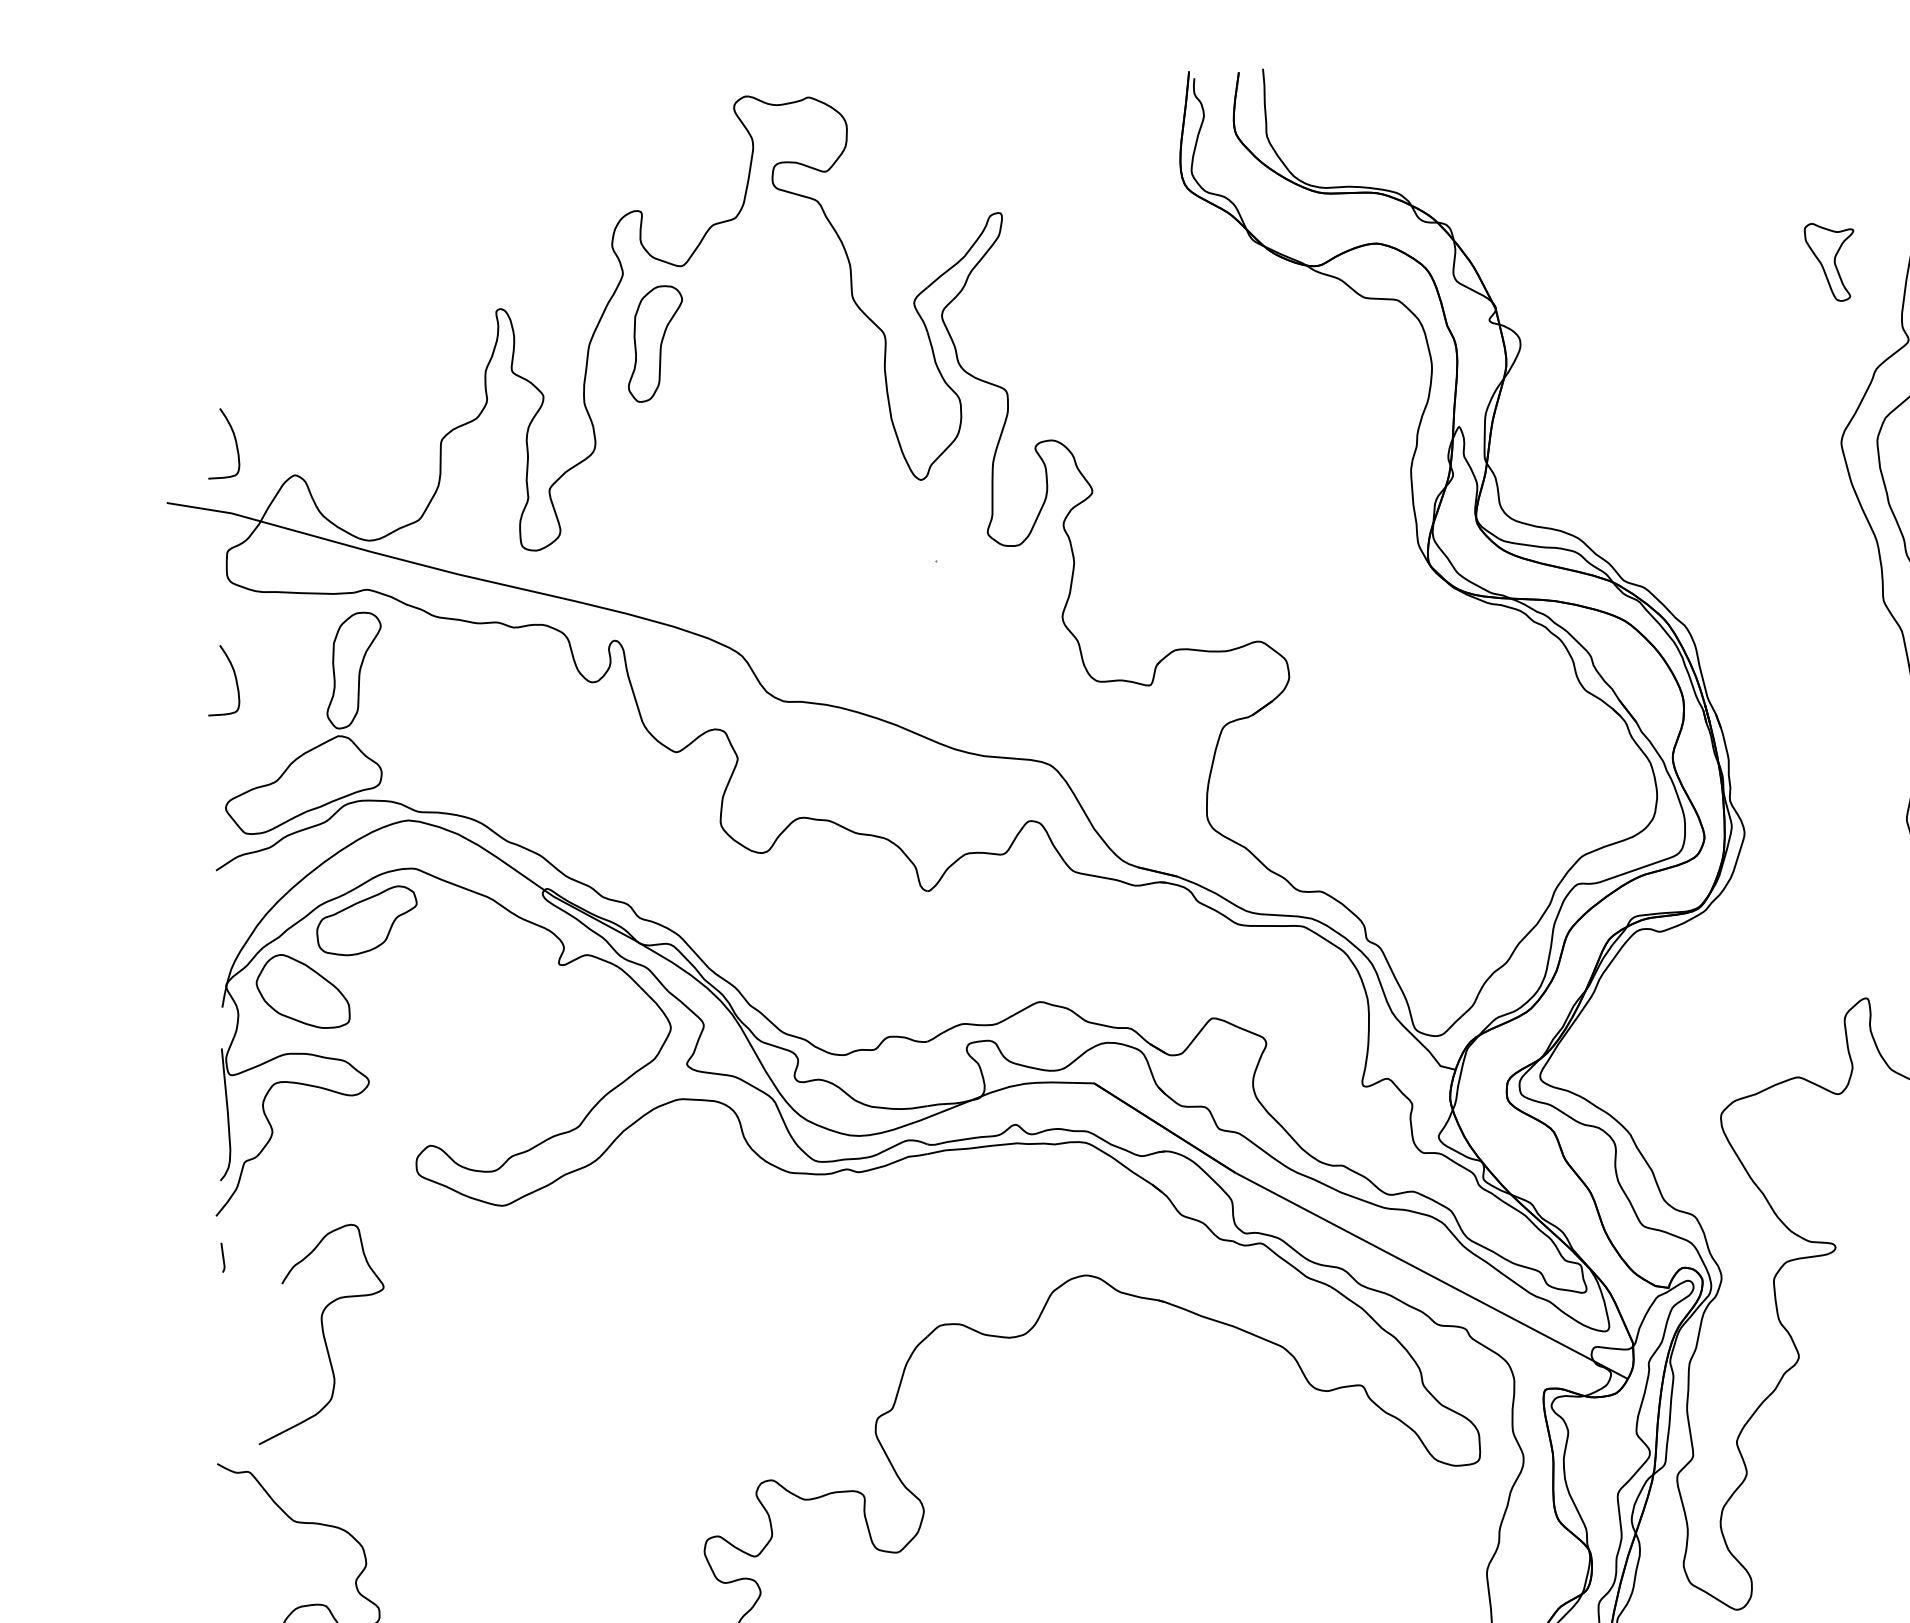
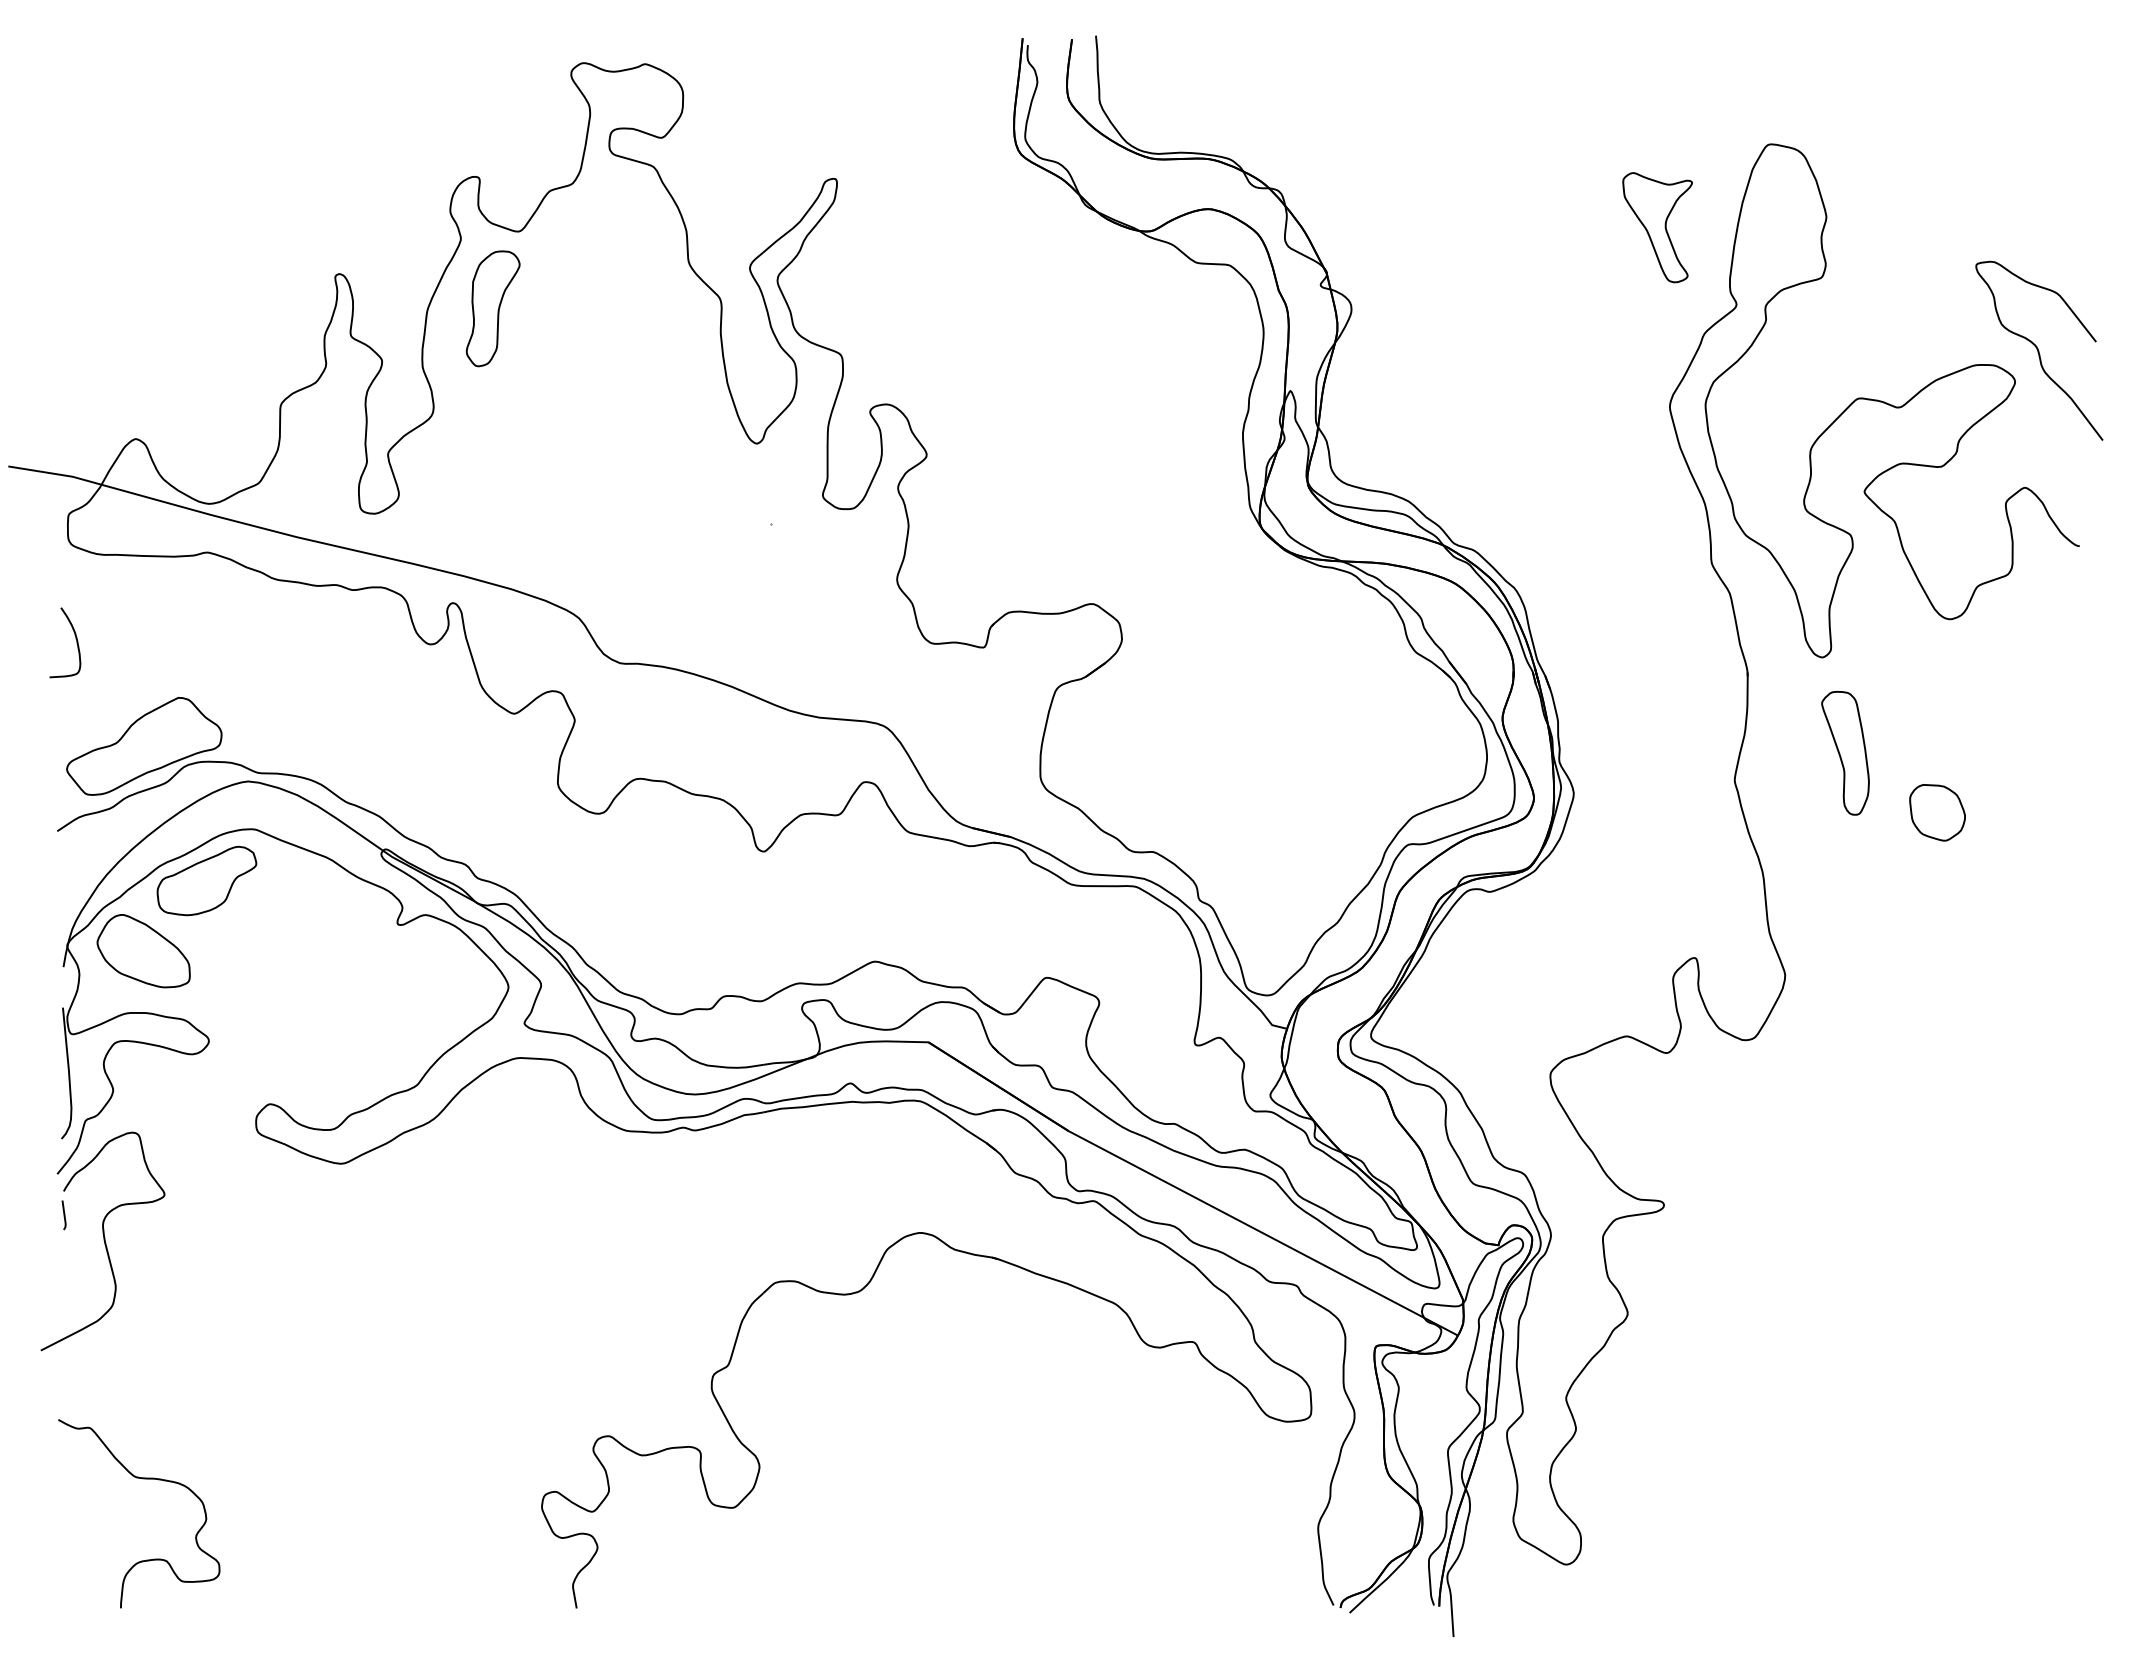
part: (1828, 262) -> (1657, 227), size x1.43
curve: (234, 439) -> (75, 403), removed
part: (353, 670) -> (193, 632), removed
curve: (322, 1333) -> (103, 1240), moved

